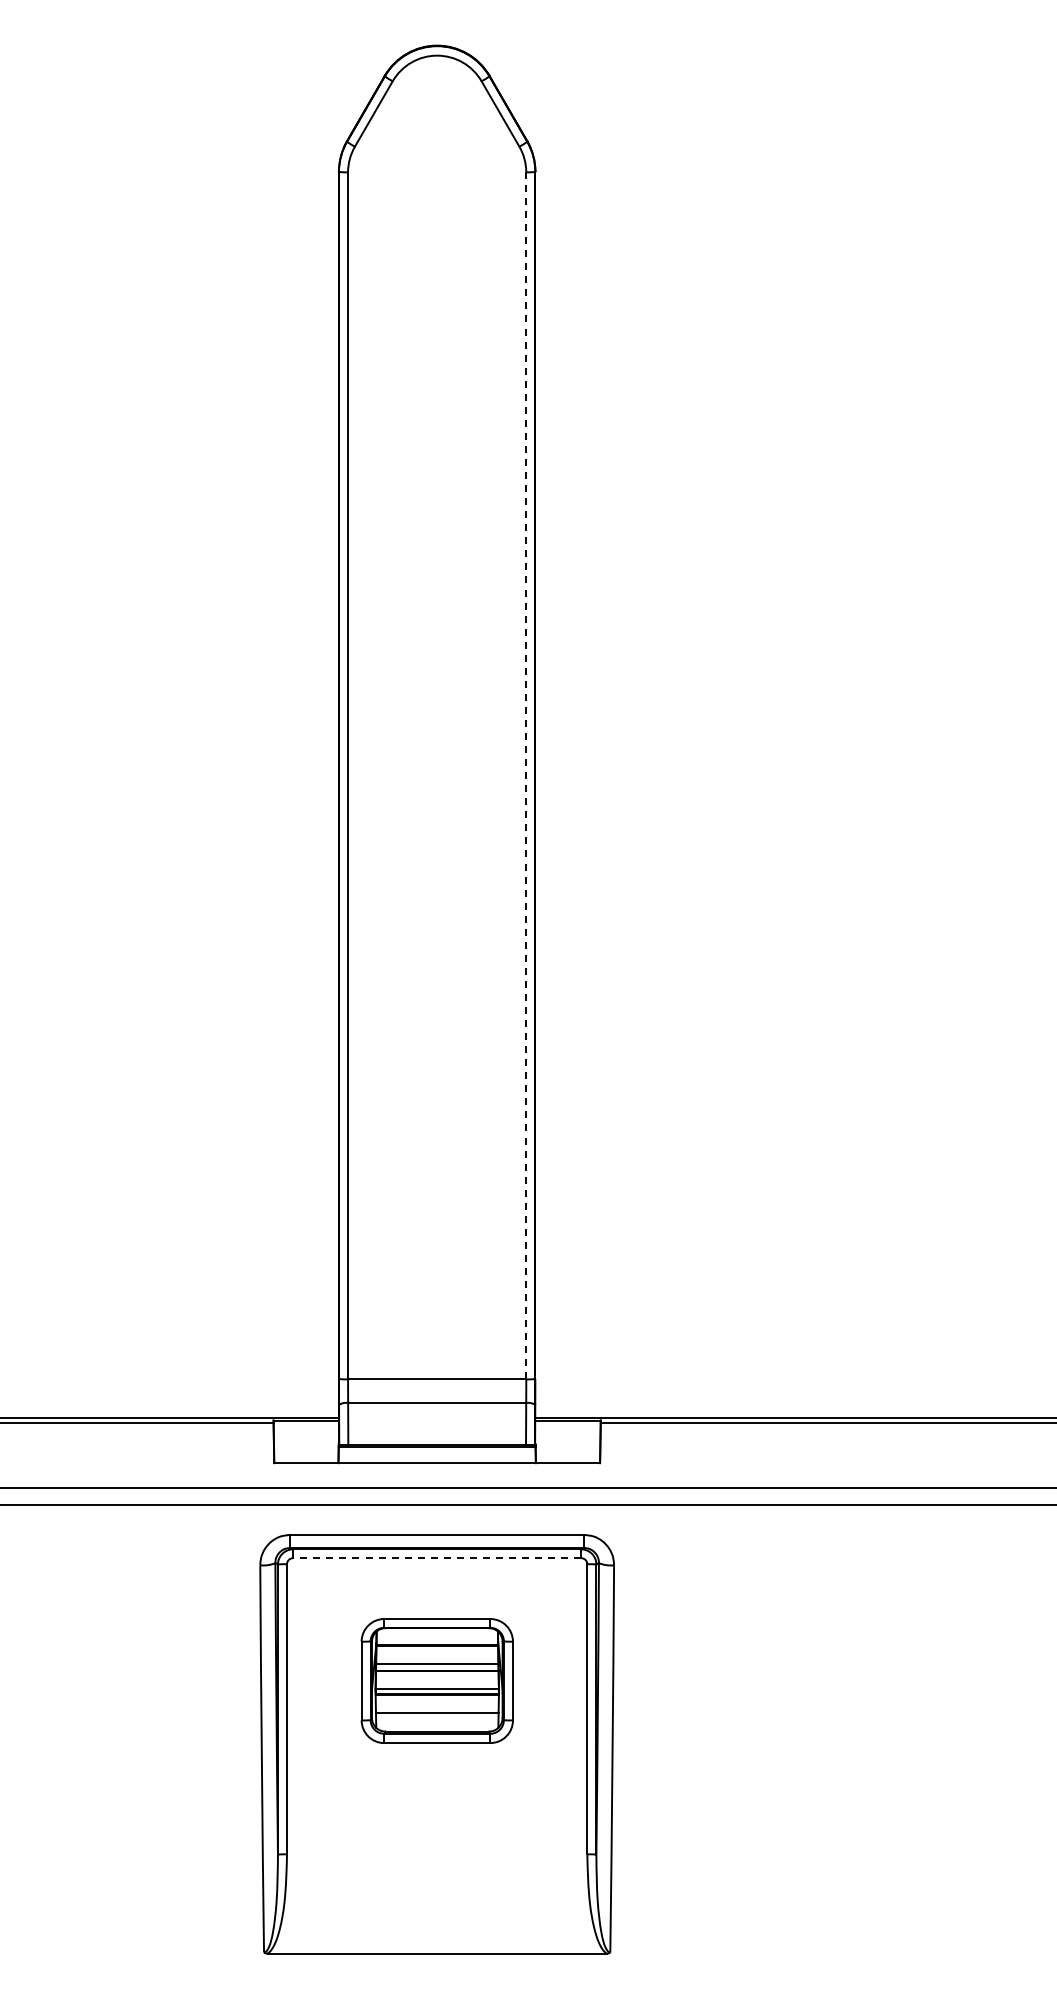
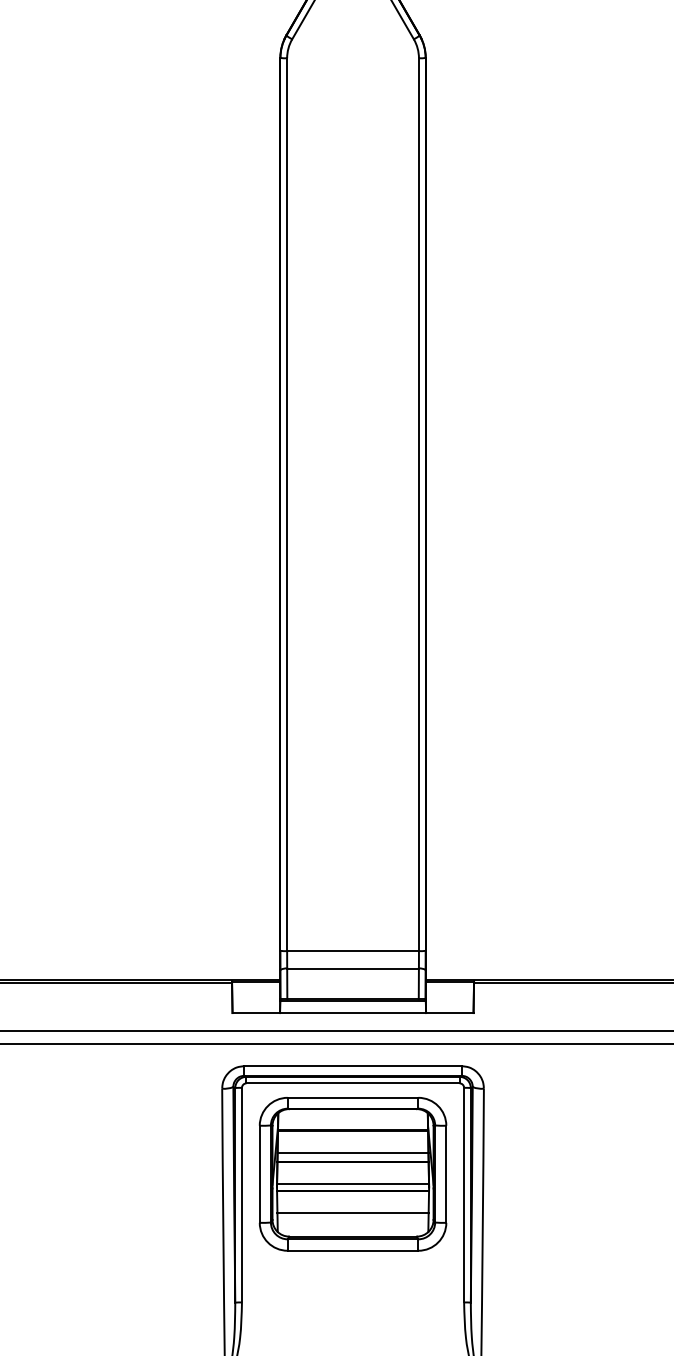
line: (526, 775) -> (419, 504), dashed -> solid
line: (436, 1558) -> (352, 1083), dashed -> solid
part: (437, 1680) -> (353, 1173), size x1.67

